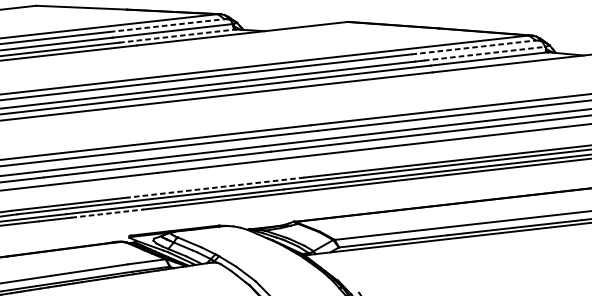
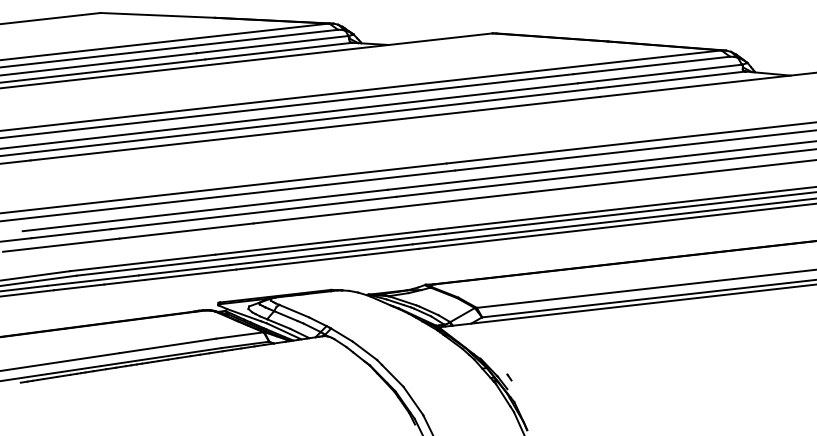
line: (167, 25) -> (265, 37), dashed -> solid
line: (177, 36) -> (278, 51), dashed -> solid
line: (473, 47) -> (651, 65), dashed -> solid
line: (484, 53) -> (665, 73), dashed -> solid
line: (215, 188) -> (326, 242), dashed -> solid
line: (107, 213) -> (190, 274), dashed -> solid

